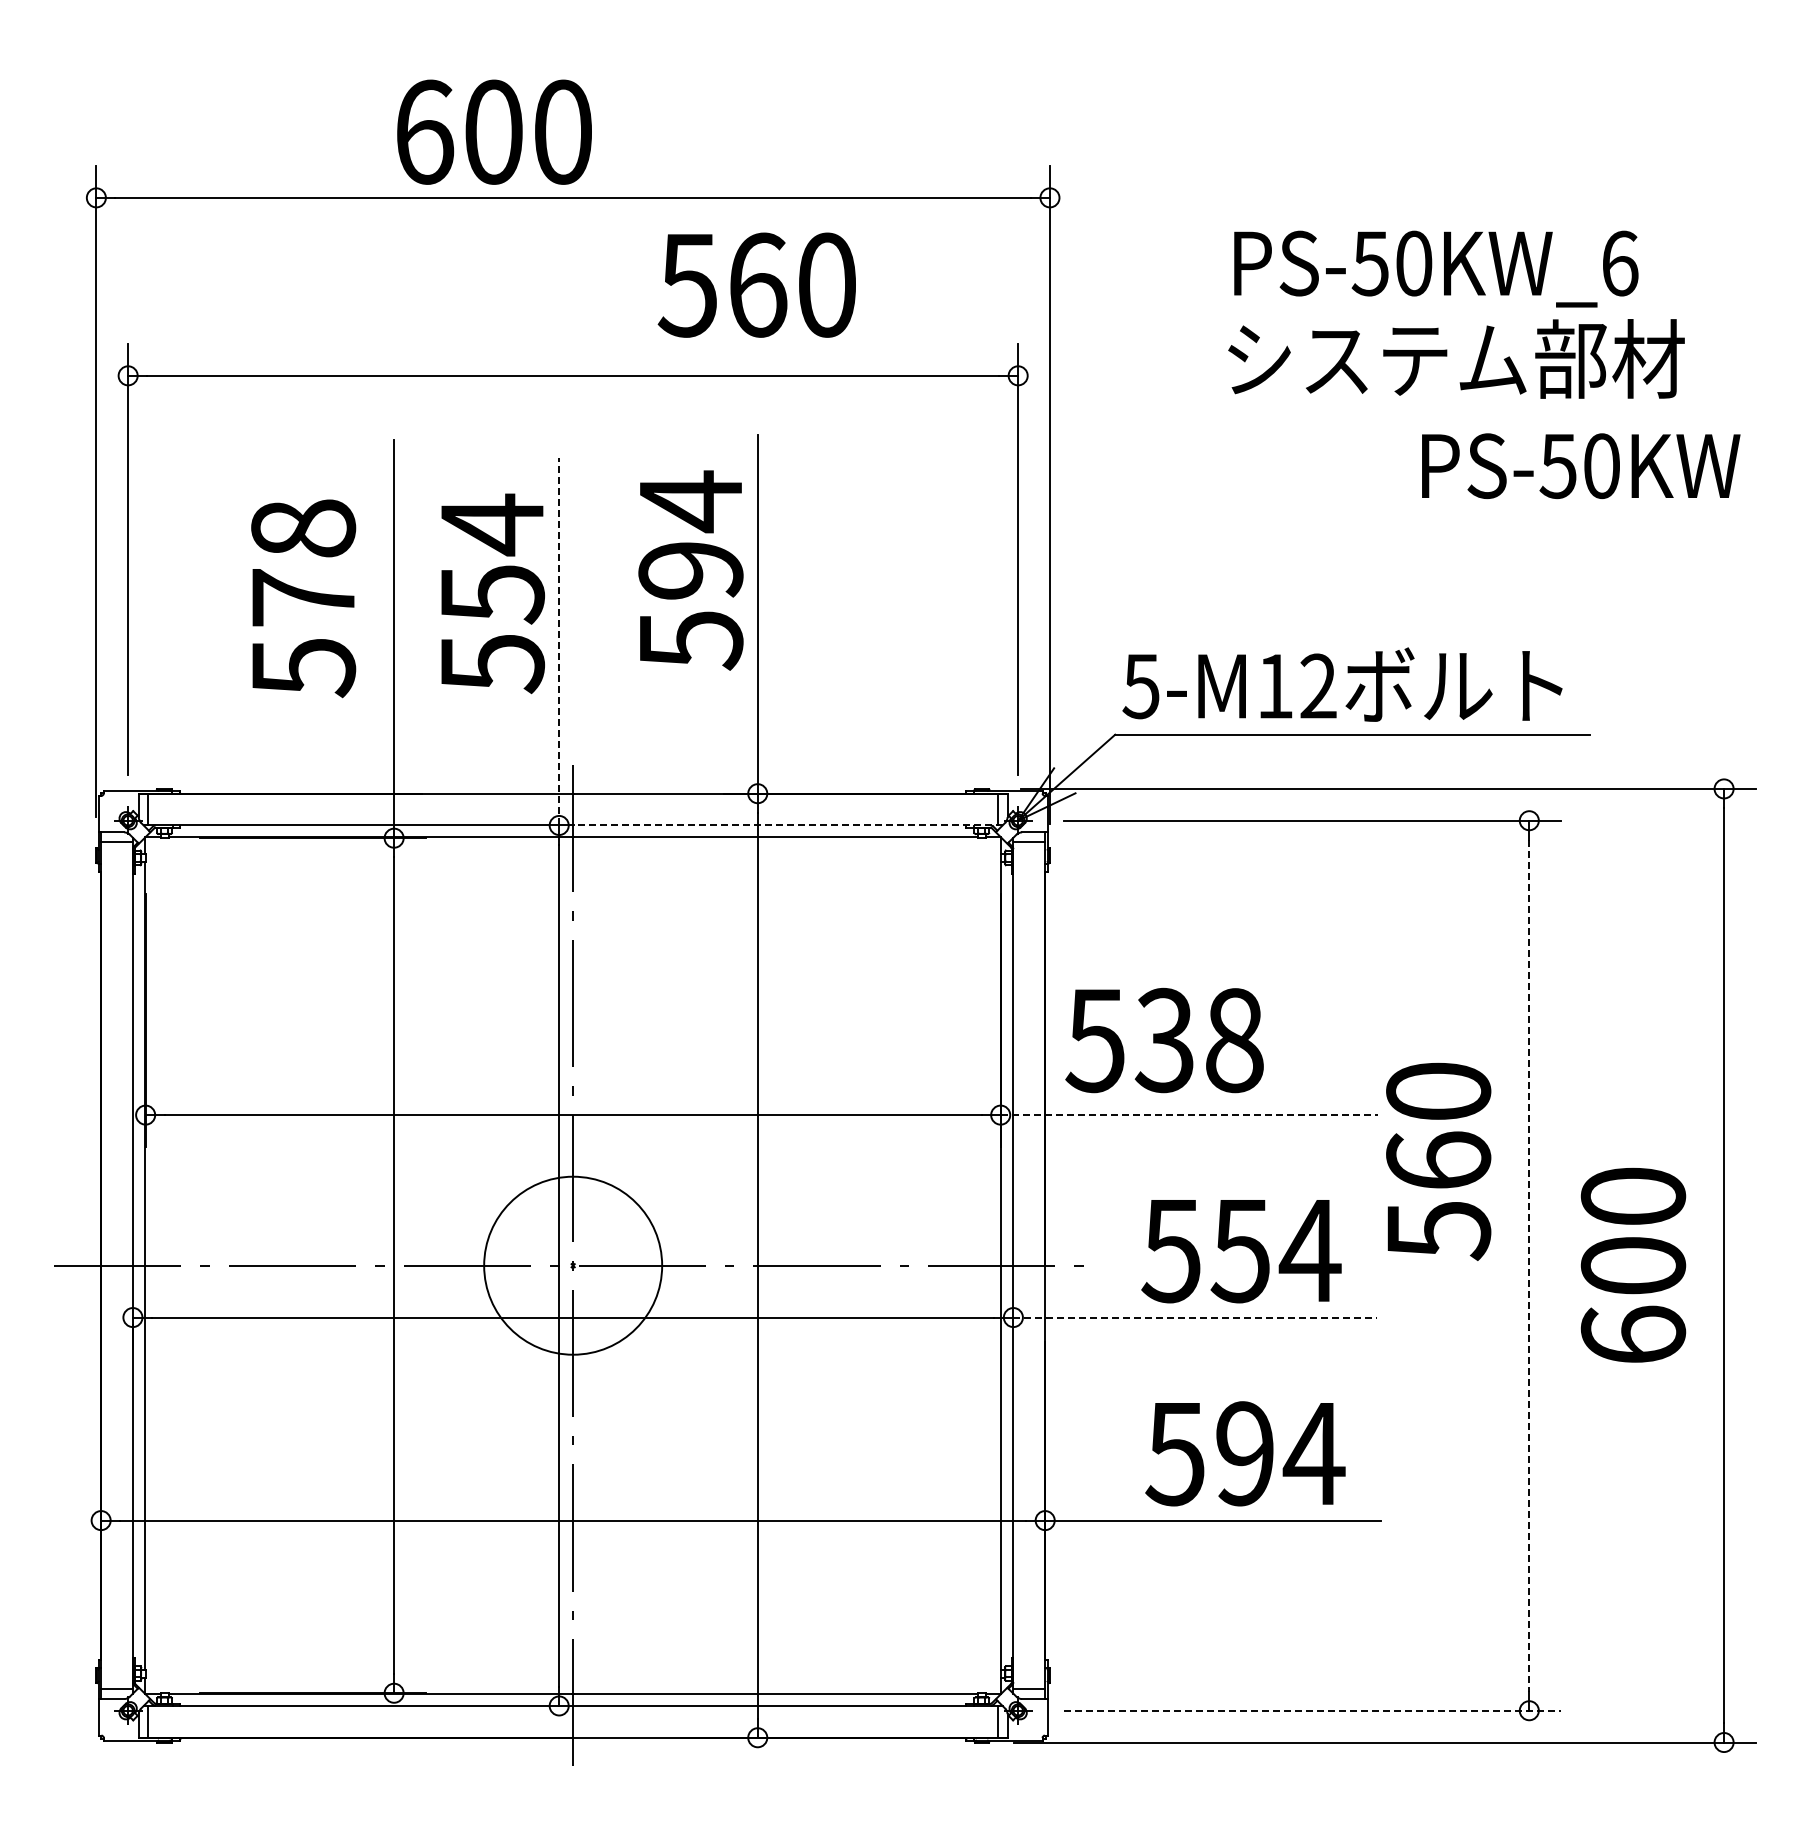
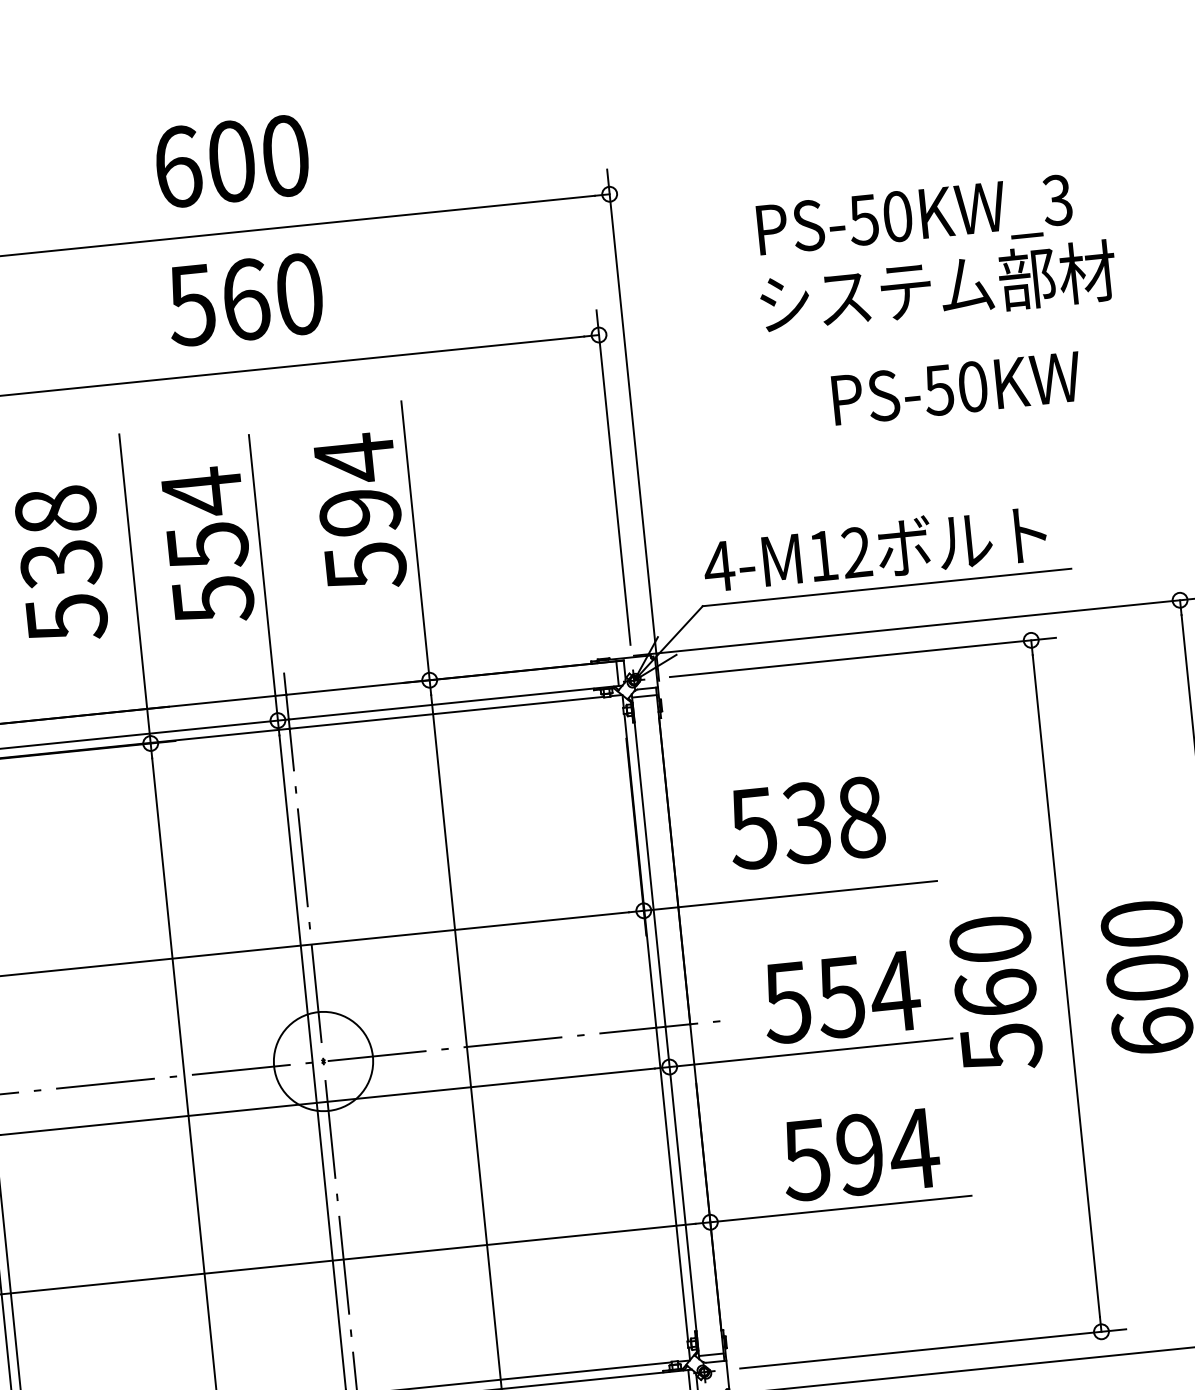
text: (494, 131) -> (232, 160), moved
text: (1619, 263) -> (1057, 200), PS-50KW_6 -> PS-50KW_3
text: (756, 284) -> (244, 299), moved
text: (1581, 466) -> (957, 388), moved
text: (303, 598) -> (61, 564), 578 -> 538
line: (559, 641) -> (263, 577), dashed -> solid
text: (1140, 686) -> (718, 566), 5-M12 -> 4-M12
line: (787, 825) -> (455, 702), dashed -> solid
text: (1164, 1040) -> (806, 823), moved
line: (1189, 1115) -> (790, 896), dashed -> solid
text: (1438, 1161) -> (995, 993), moved
circle: (572, 1265) -> (323, 1061), size x0.71
line: (1529, 1265) -> (1066, 985), dashed -> solid
line: (1195, 1317) -> (811, 1052), dashed -> solid
line: (1313, 1710) -> (933, 1348), dashed -> solid

